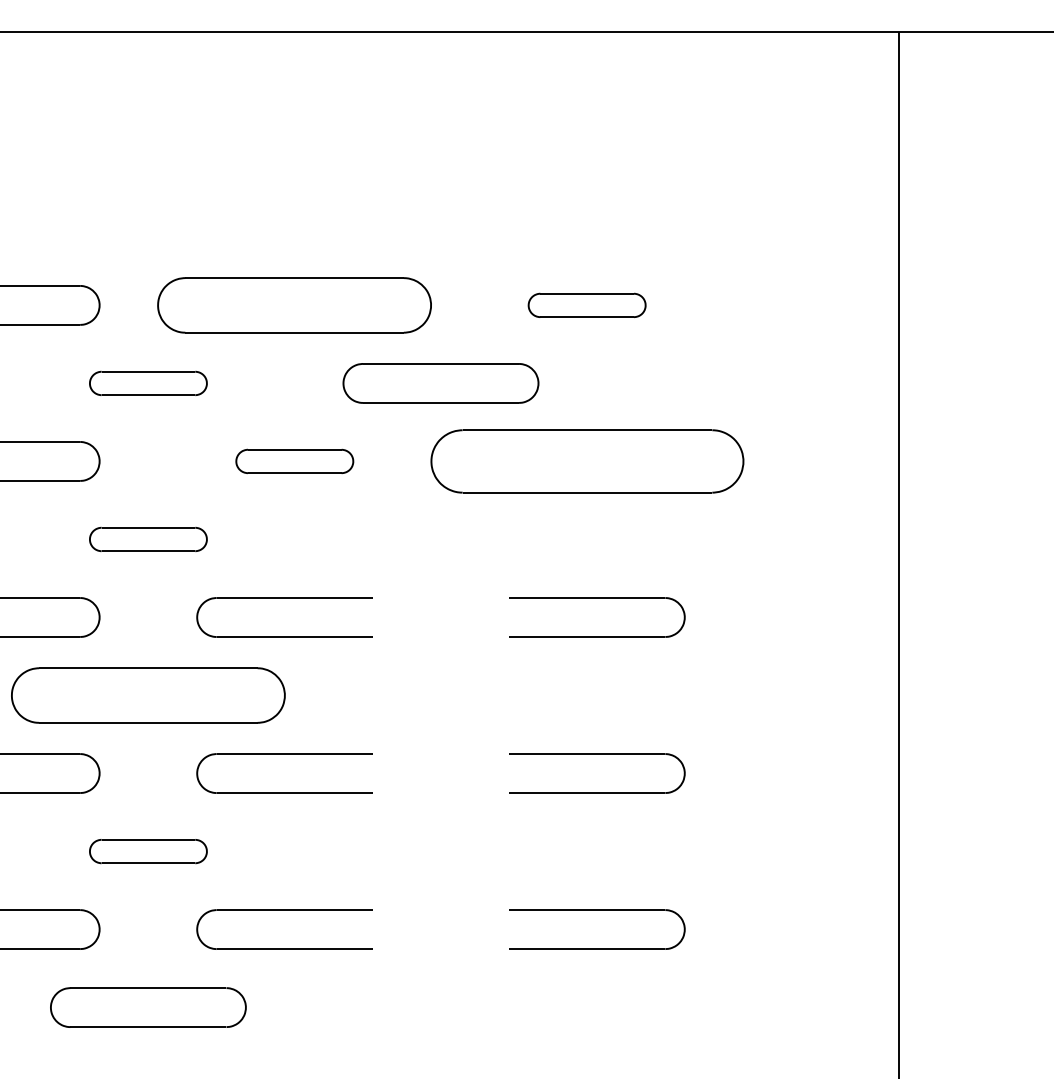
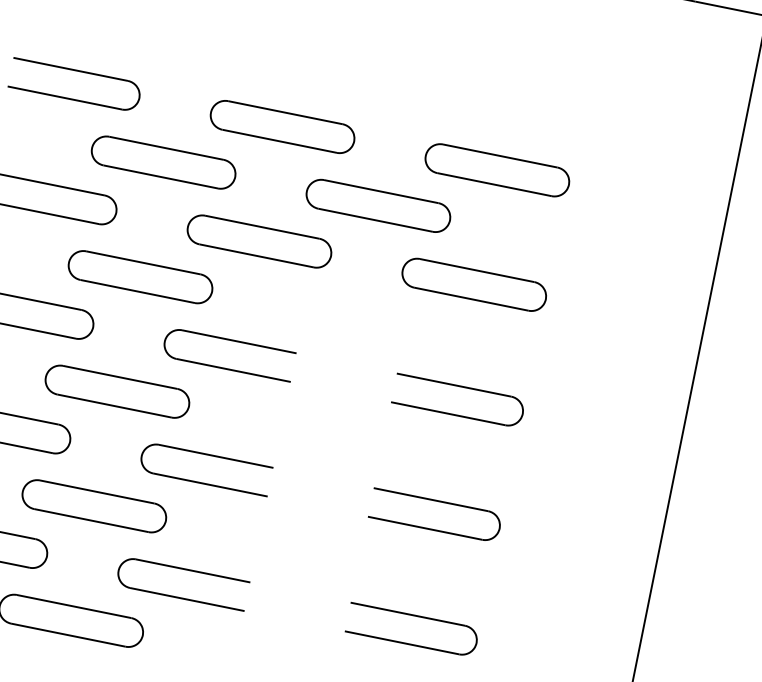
part: (294, 305) -> (282, 127), size x0.71
part: (586, 305) -> (496, 170), size x1.67
part: (148, 383) -> (163, 162), size x1.67
part: (294, 461) -> (259, 241), size x1.67
part: (586, 461) -> (473, 284), size x0.62
part: (148, 539) -> (140, 277), size x1.67
part: (148, 695) -> (117, 391), size x0.71
part: (148, 851) -> (94, 506), size x1.67

